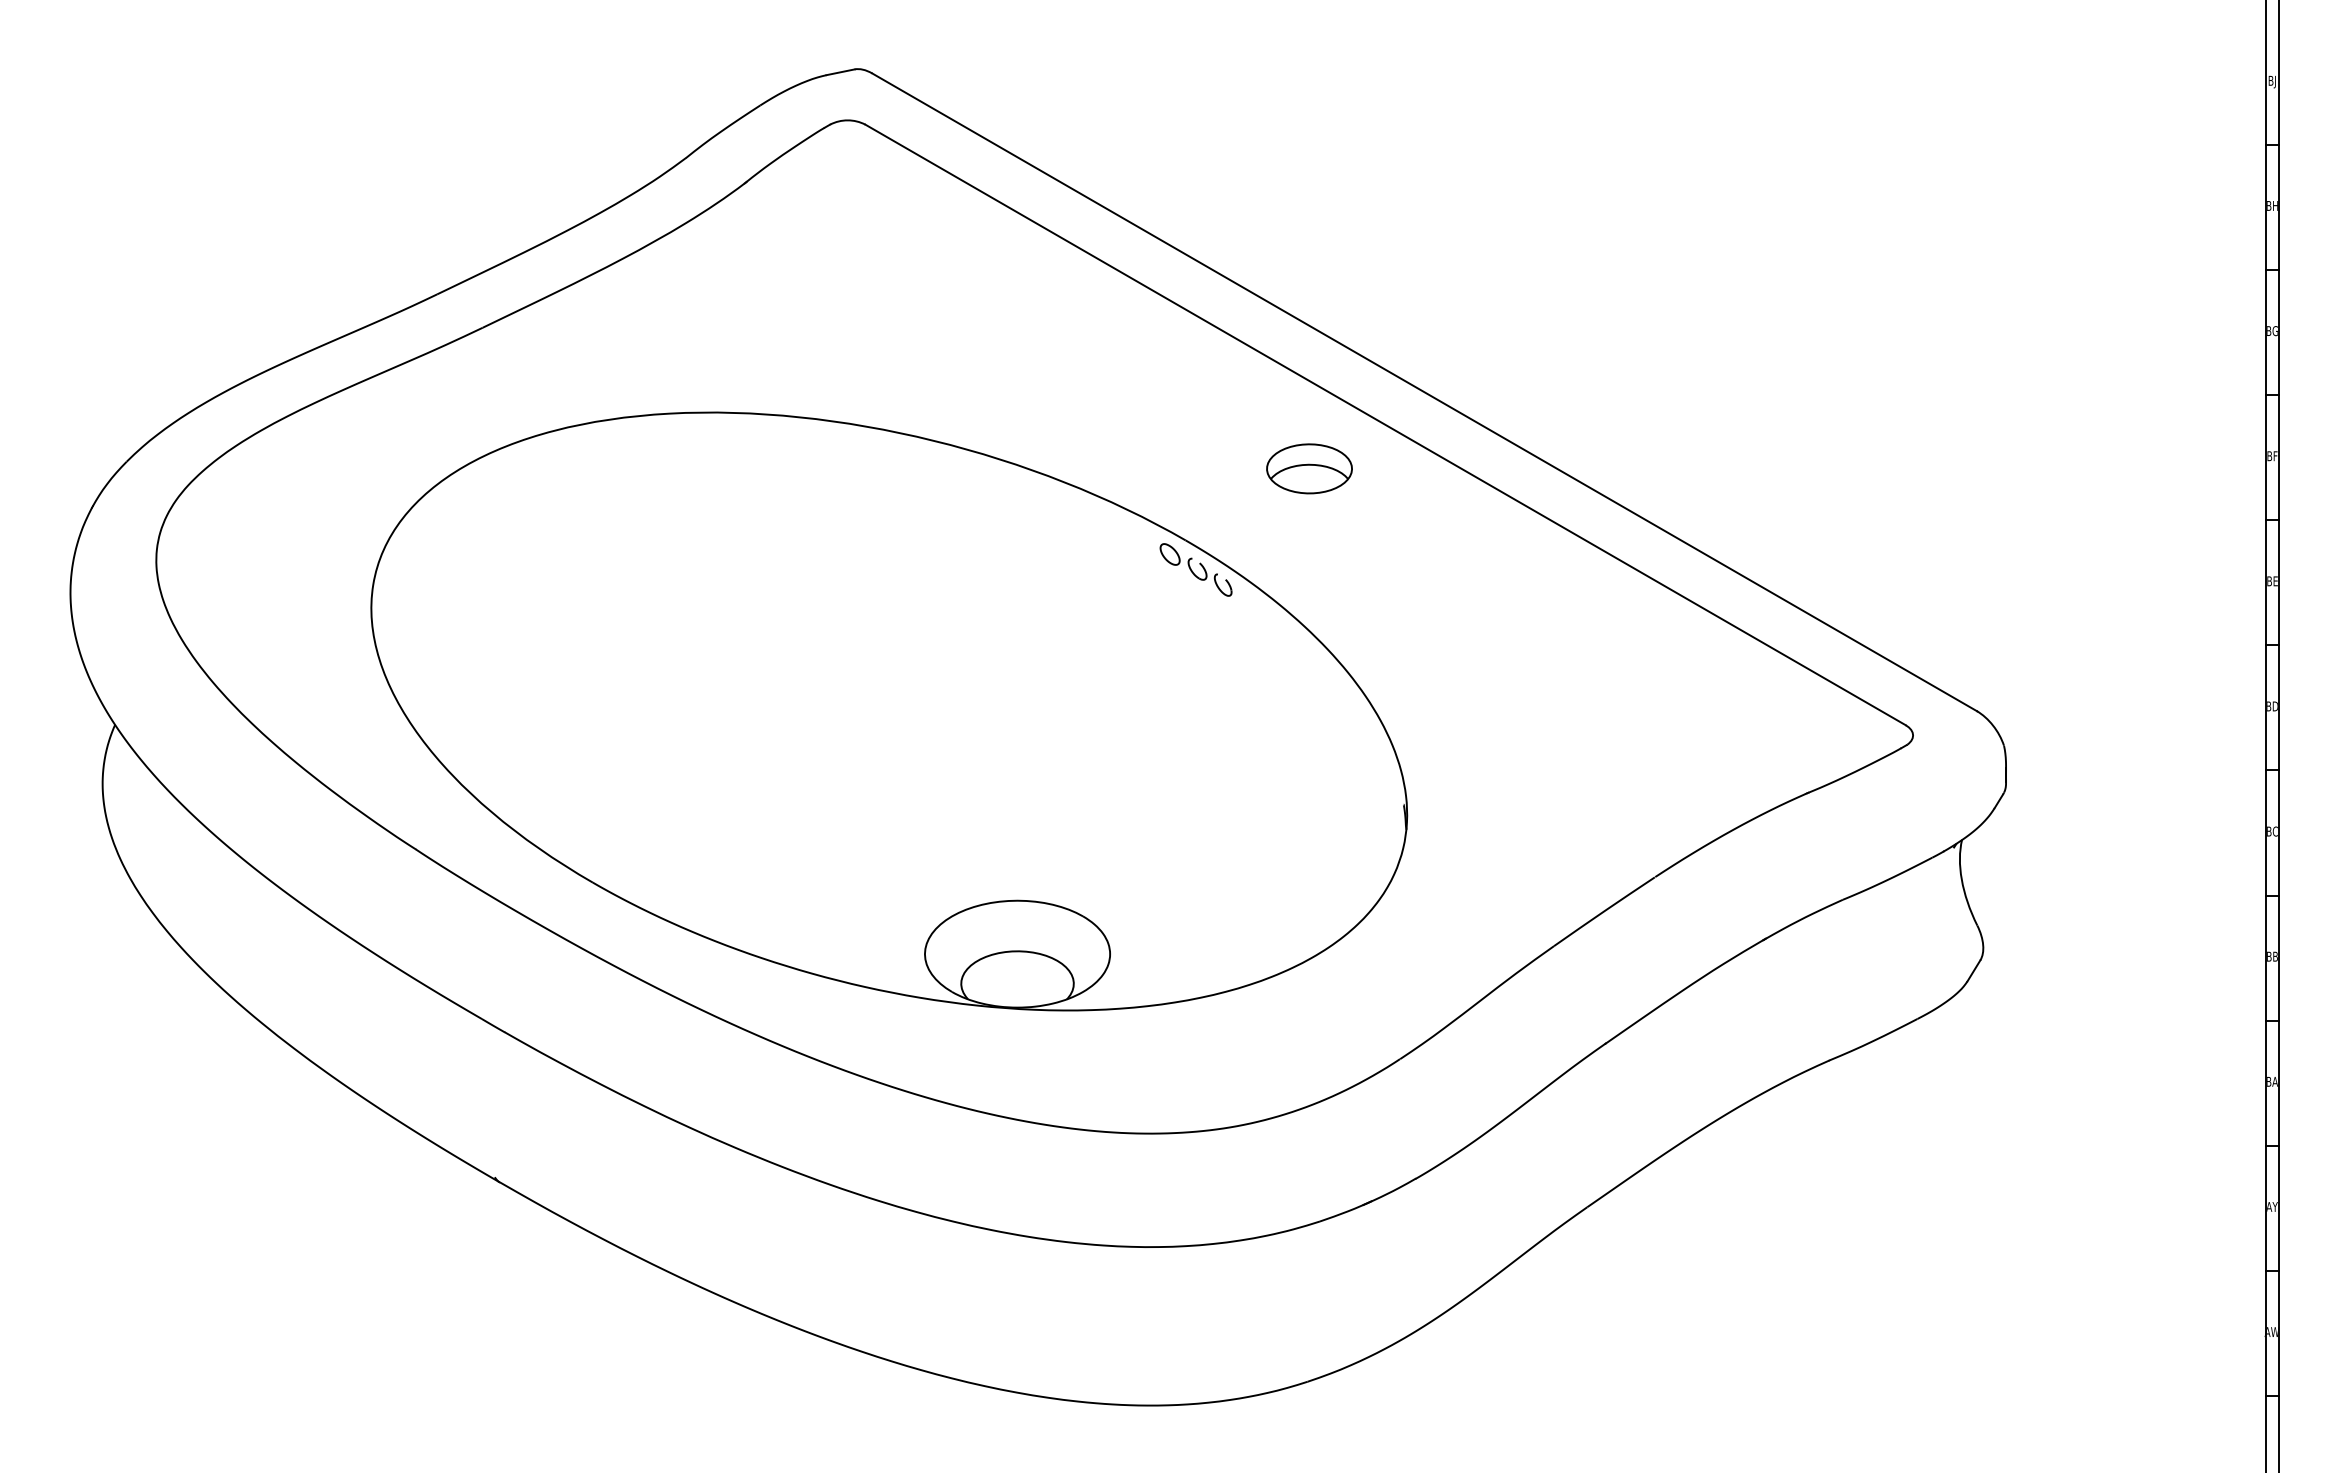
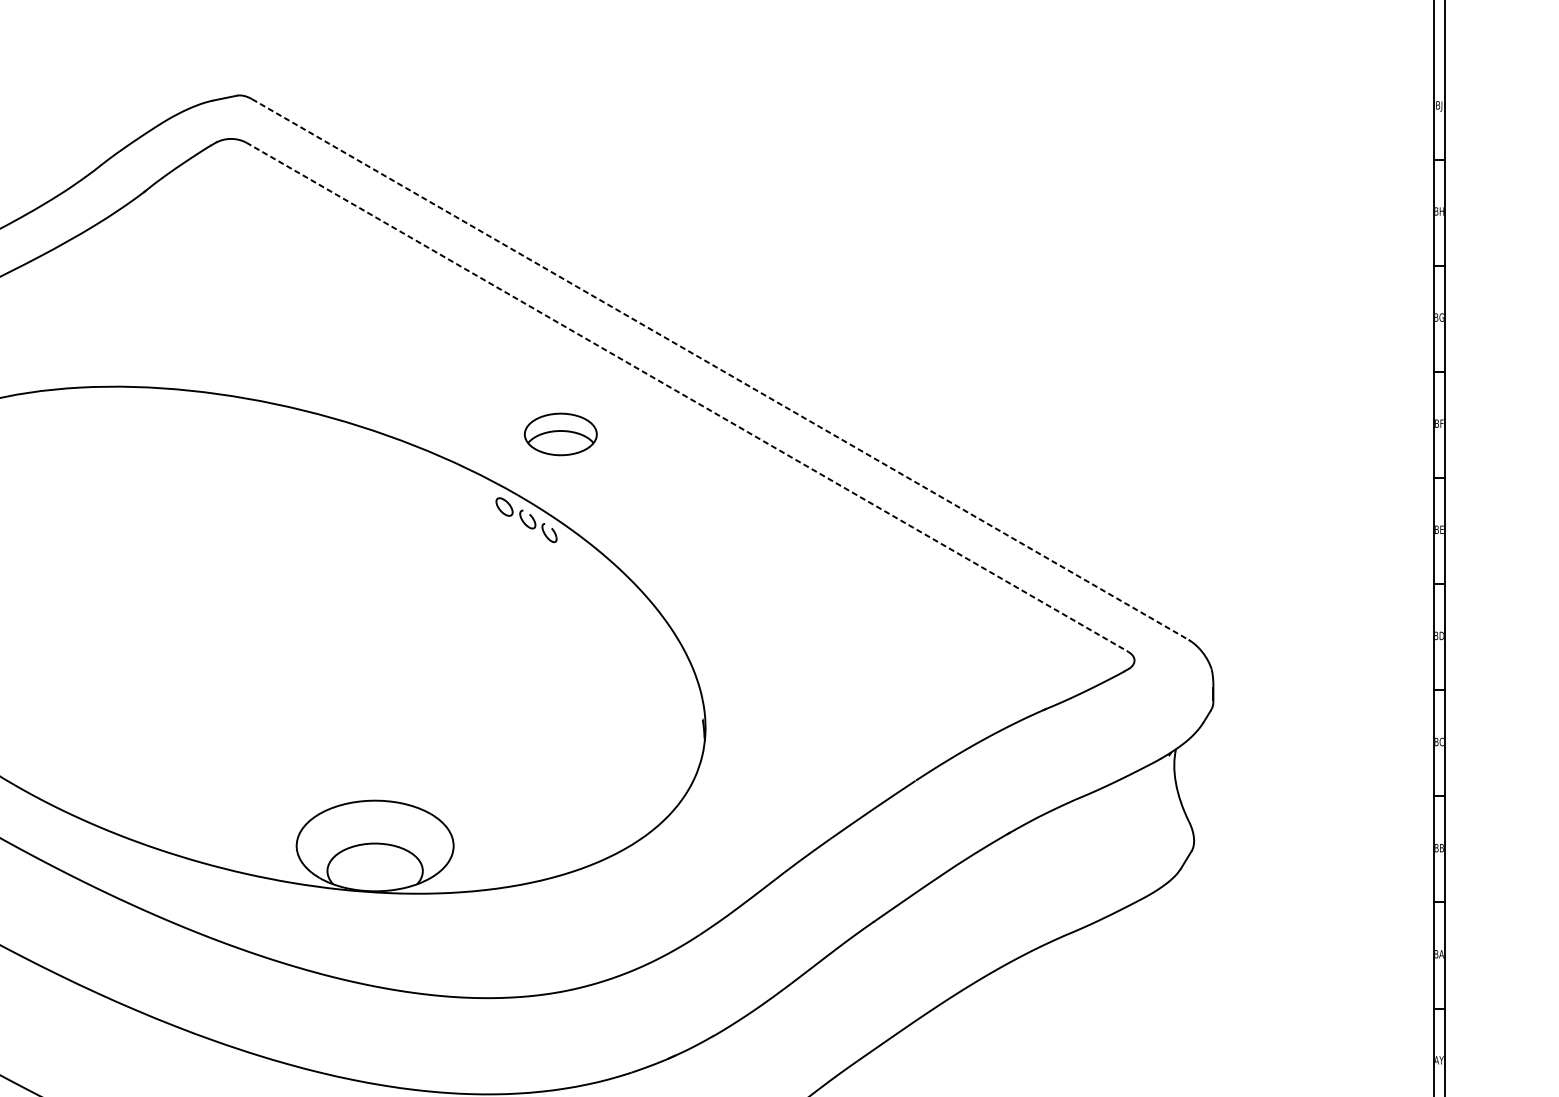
line: (1424, 392) -> (720, 369), solid -> dashed
line: (1385, 424) -> (687, 396), solid -> dashed
part: (1309, 468) -> (560, 434), moved

